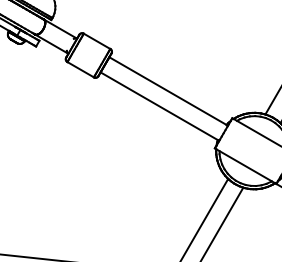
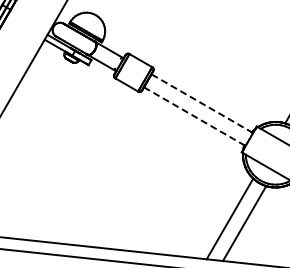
line: (168, 91) -> (202, 103), solid -> dashed
line: (159, 106) -> (194, 116), solid -> dashed

